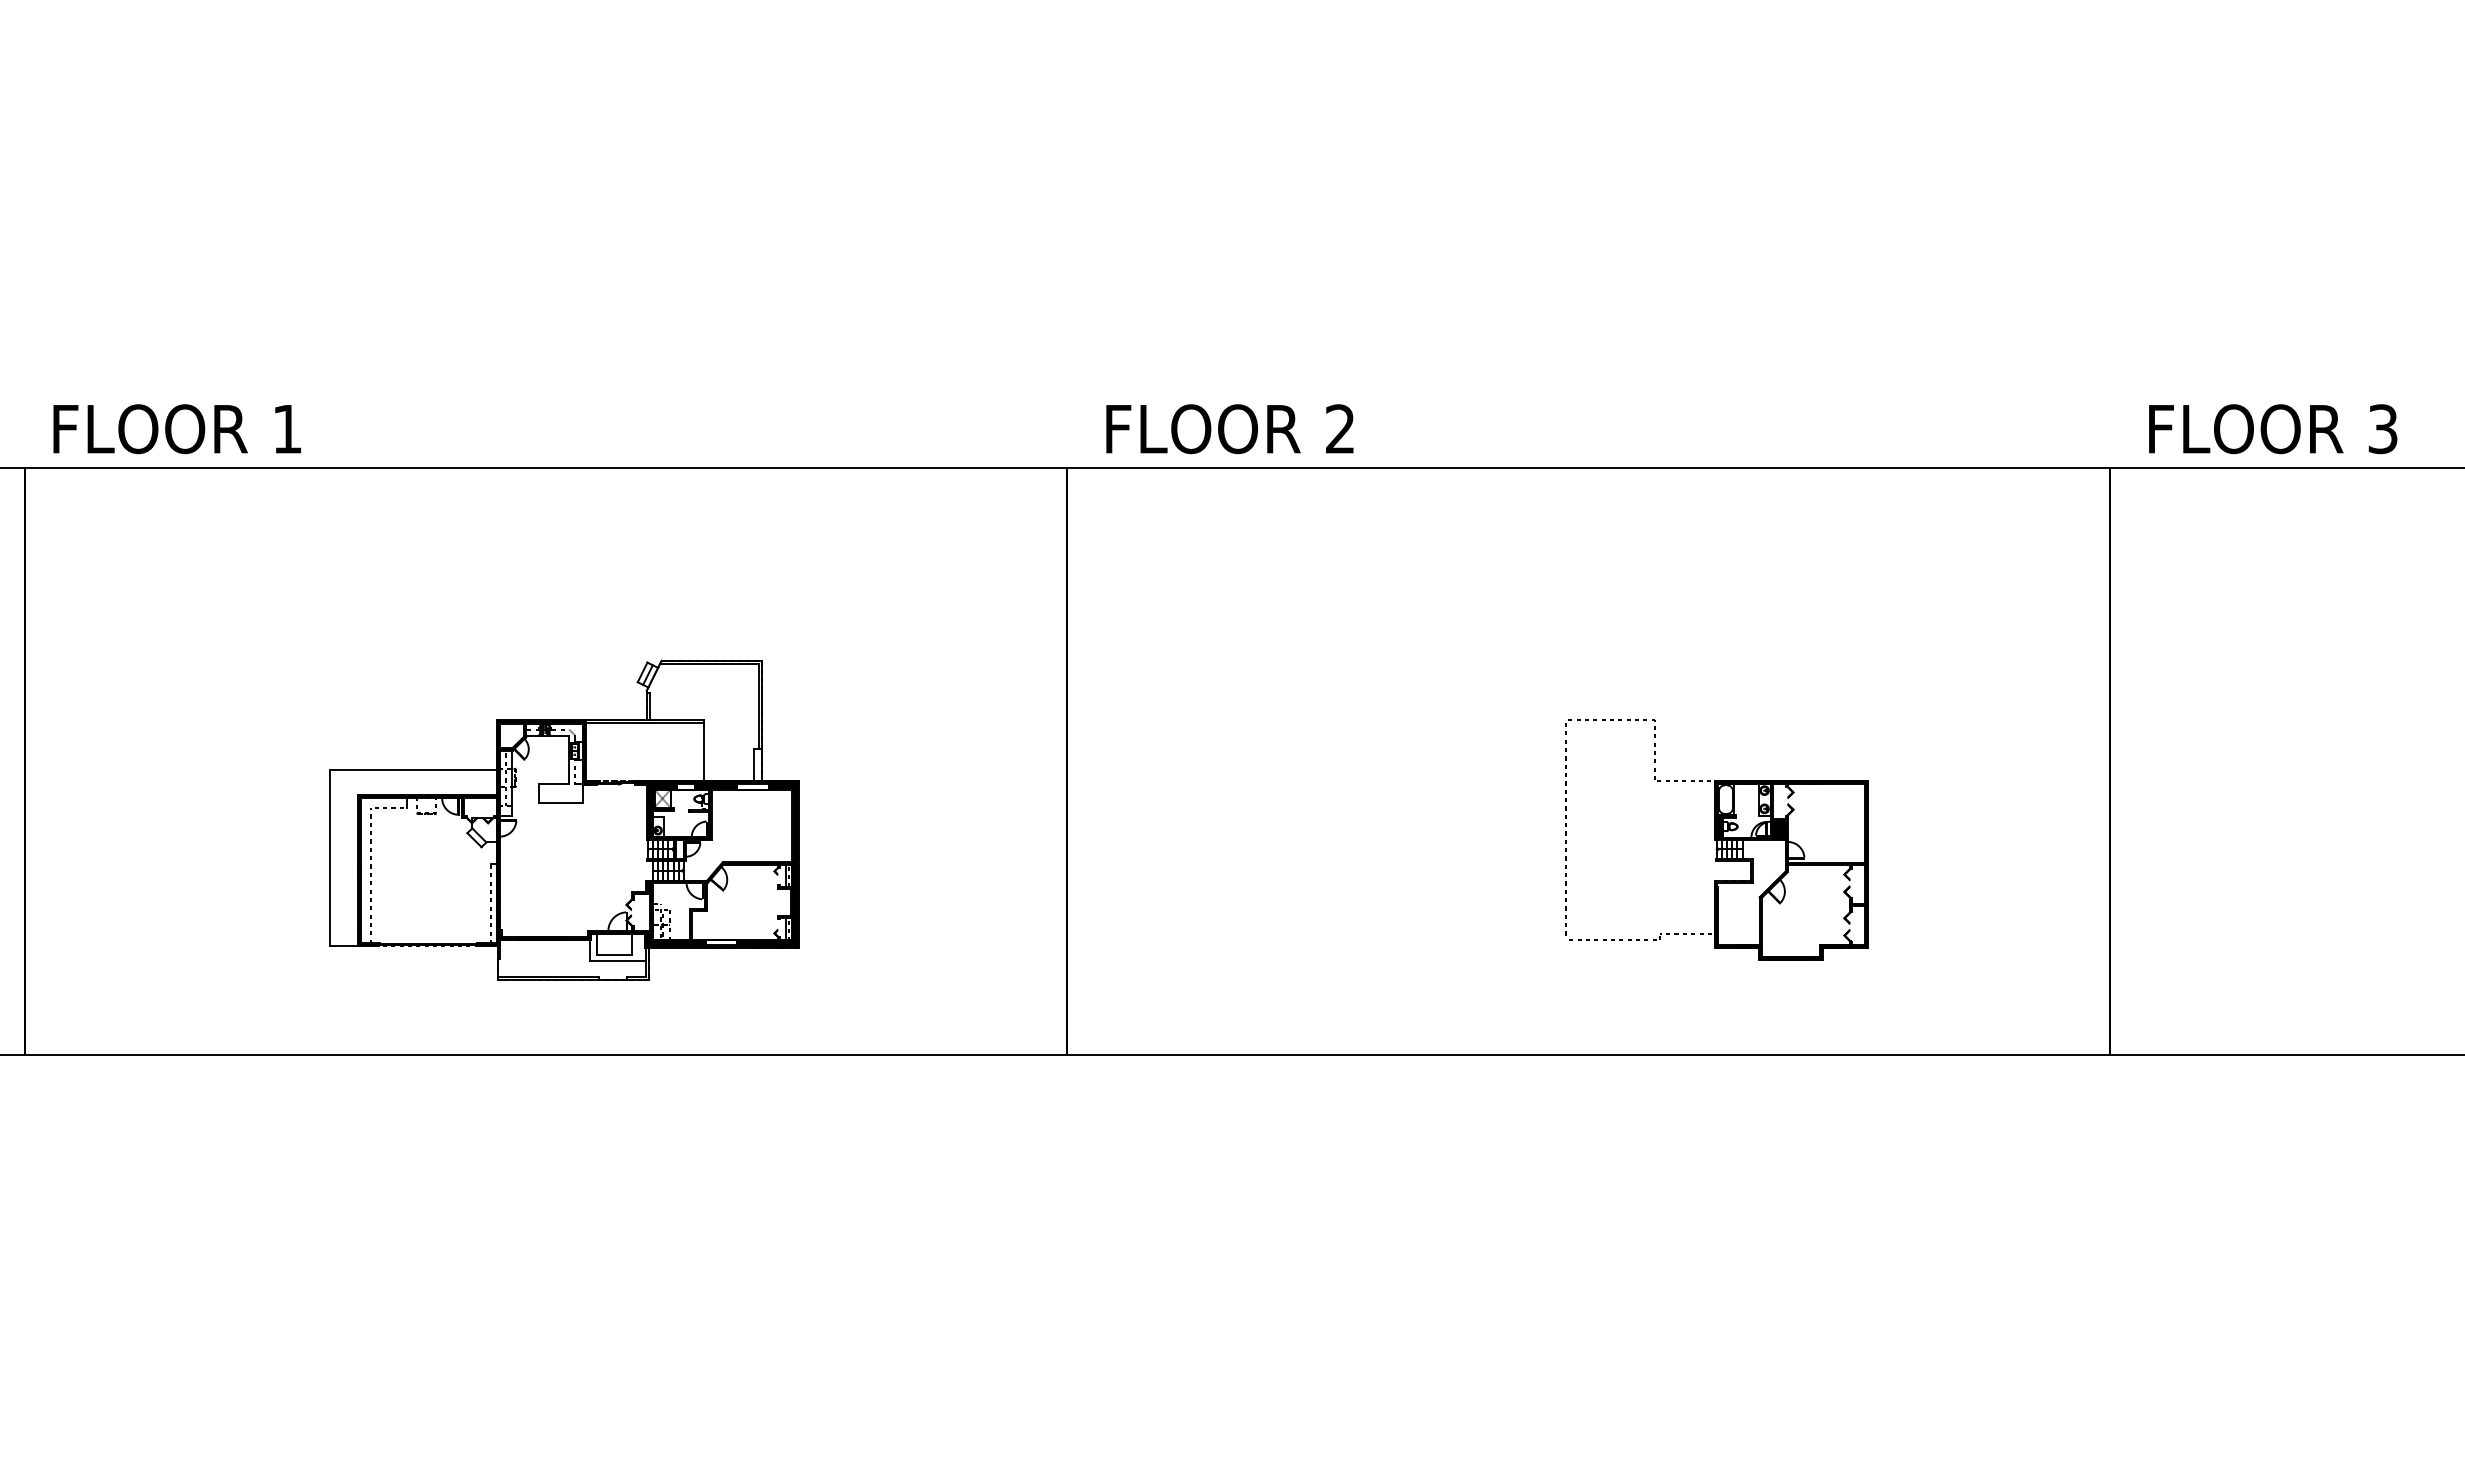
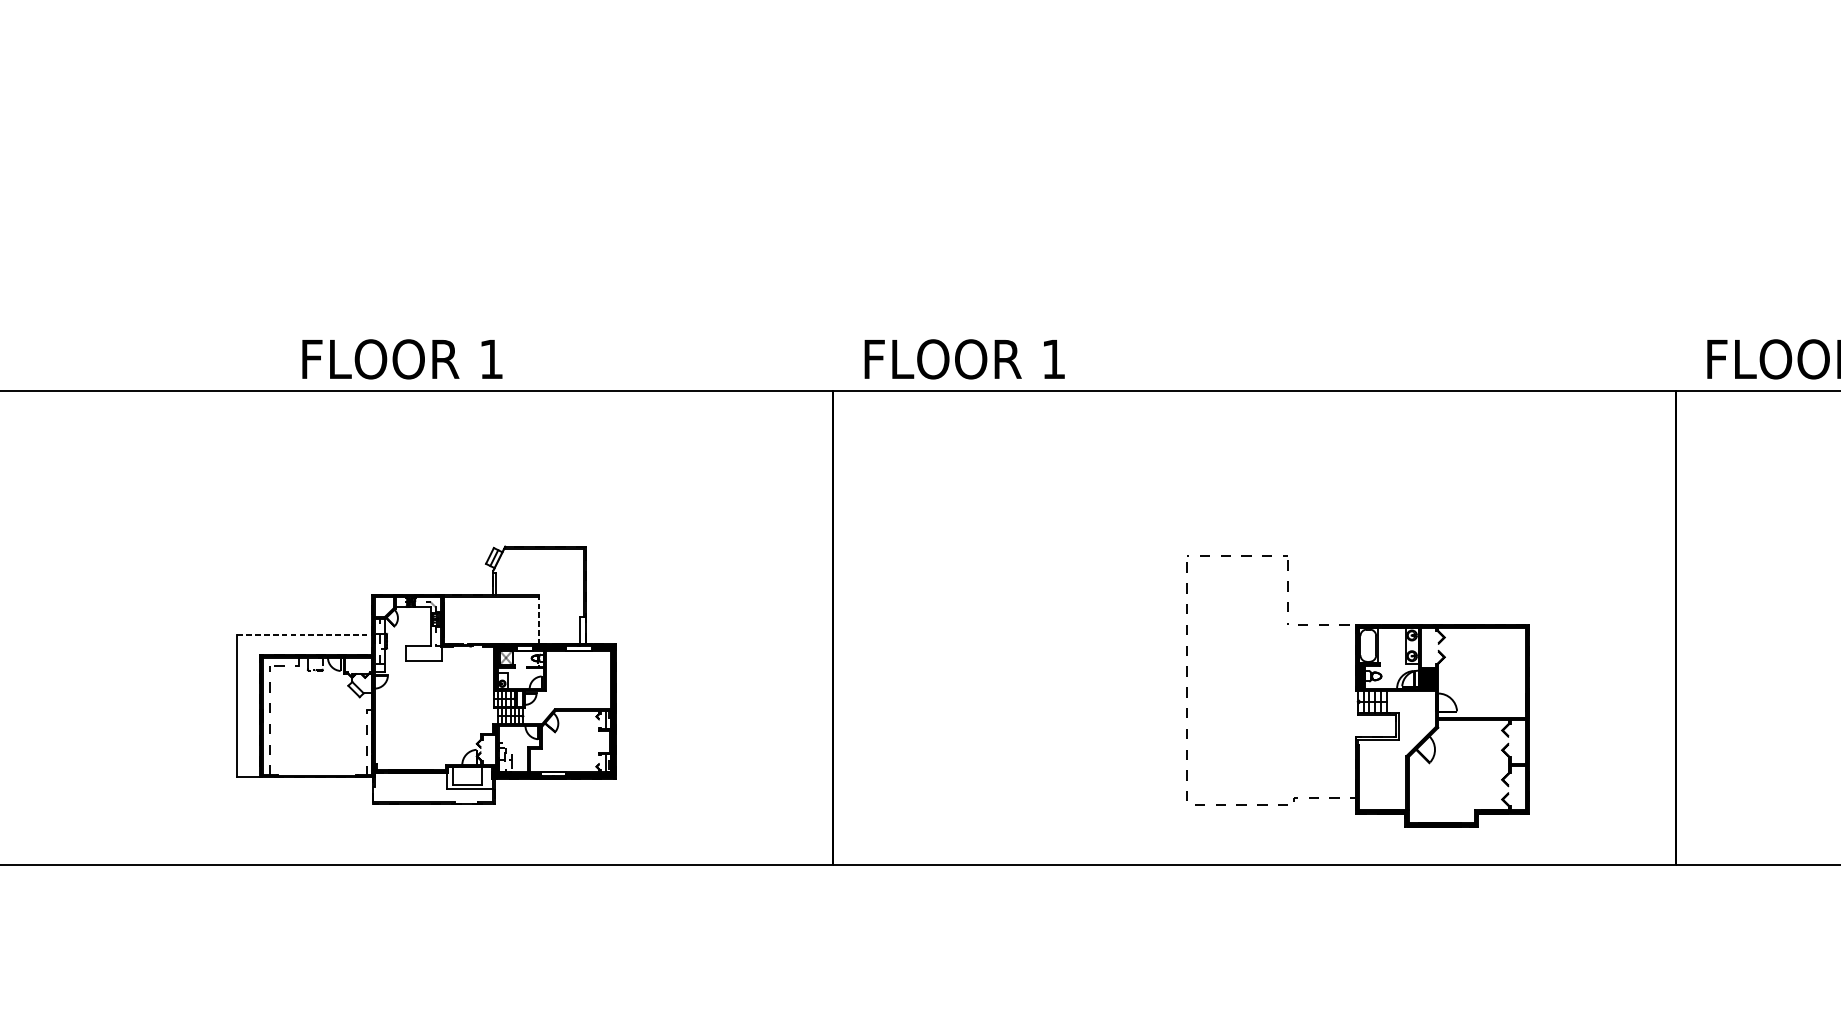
text: (1339, 428) -> (1053, 358), 2 -> 1
text: (177, 429) -> (402, 359), moved
line: (703, 751) -> (539, 619), solid -> dashed
line: (413, 769) -> (304, 634), solid -> dashed
part: (1716, 839) -> (1357, 690), size x1.4

